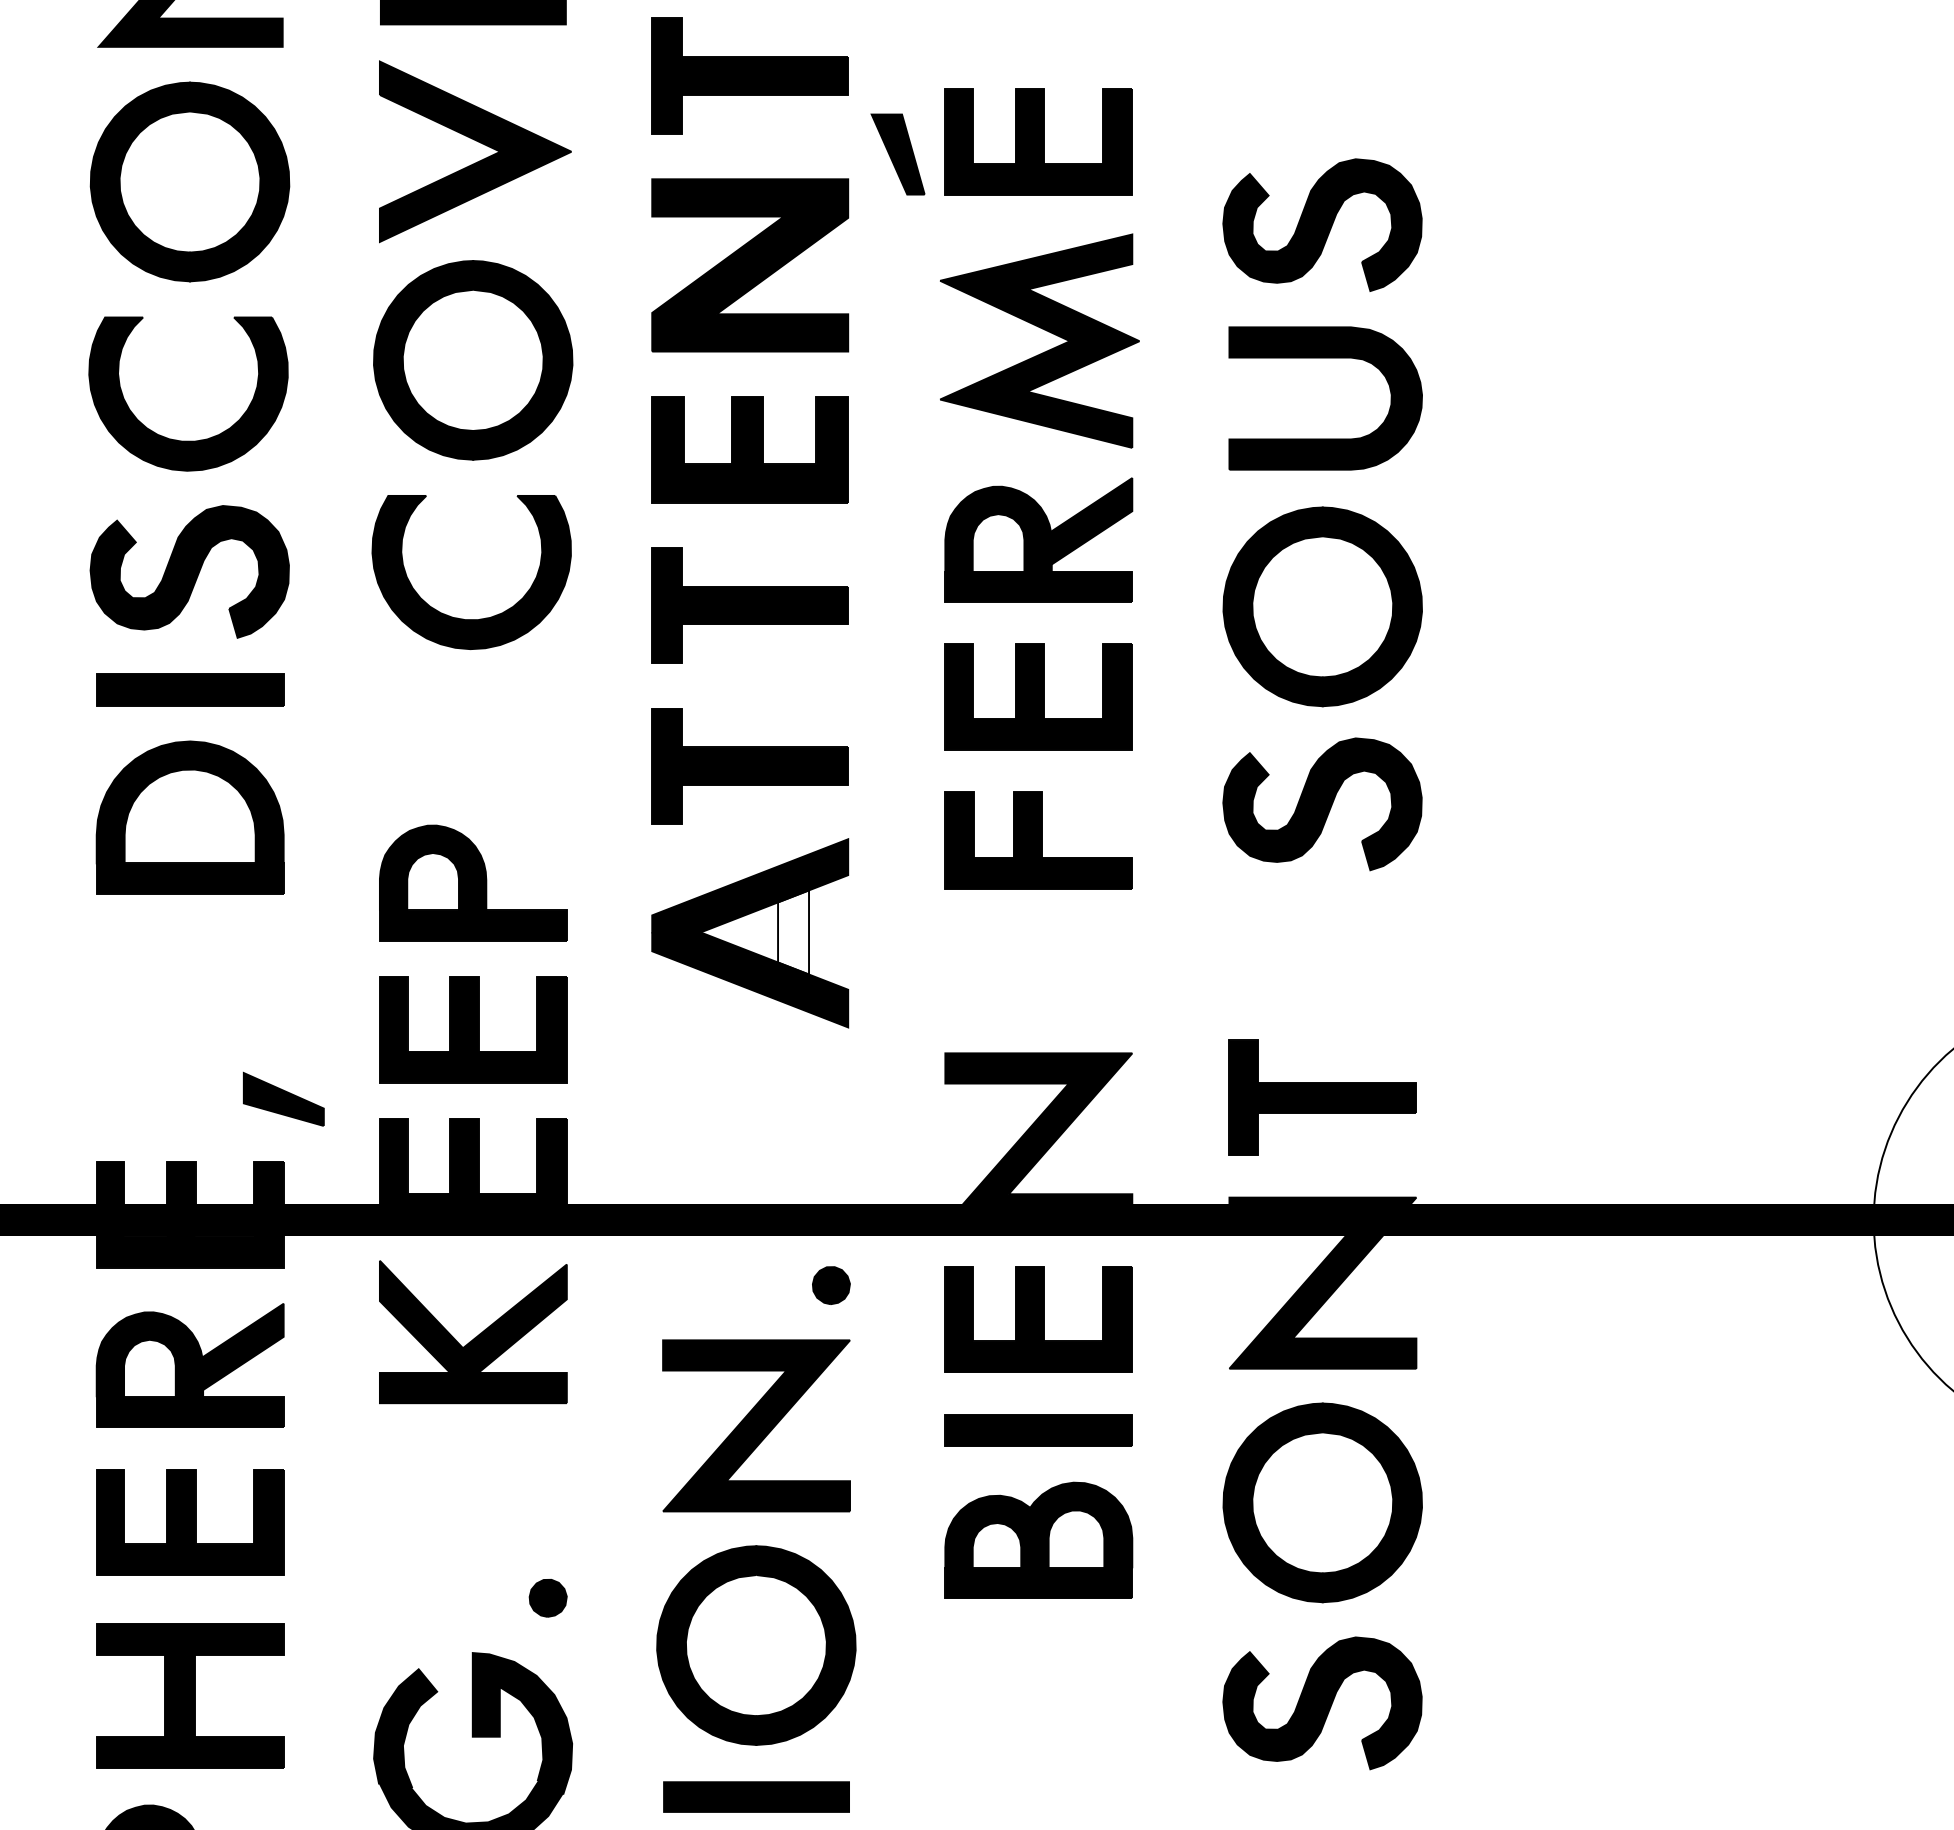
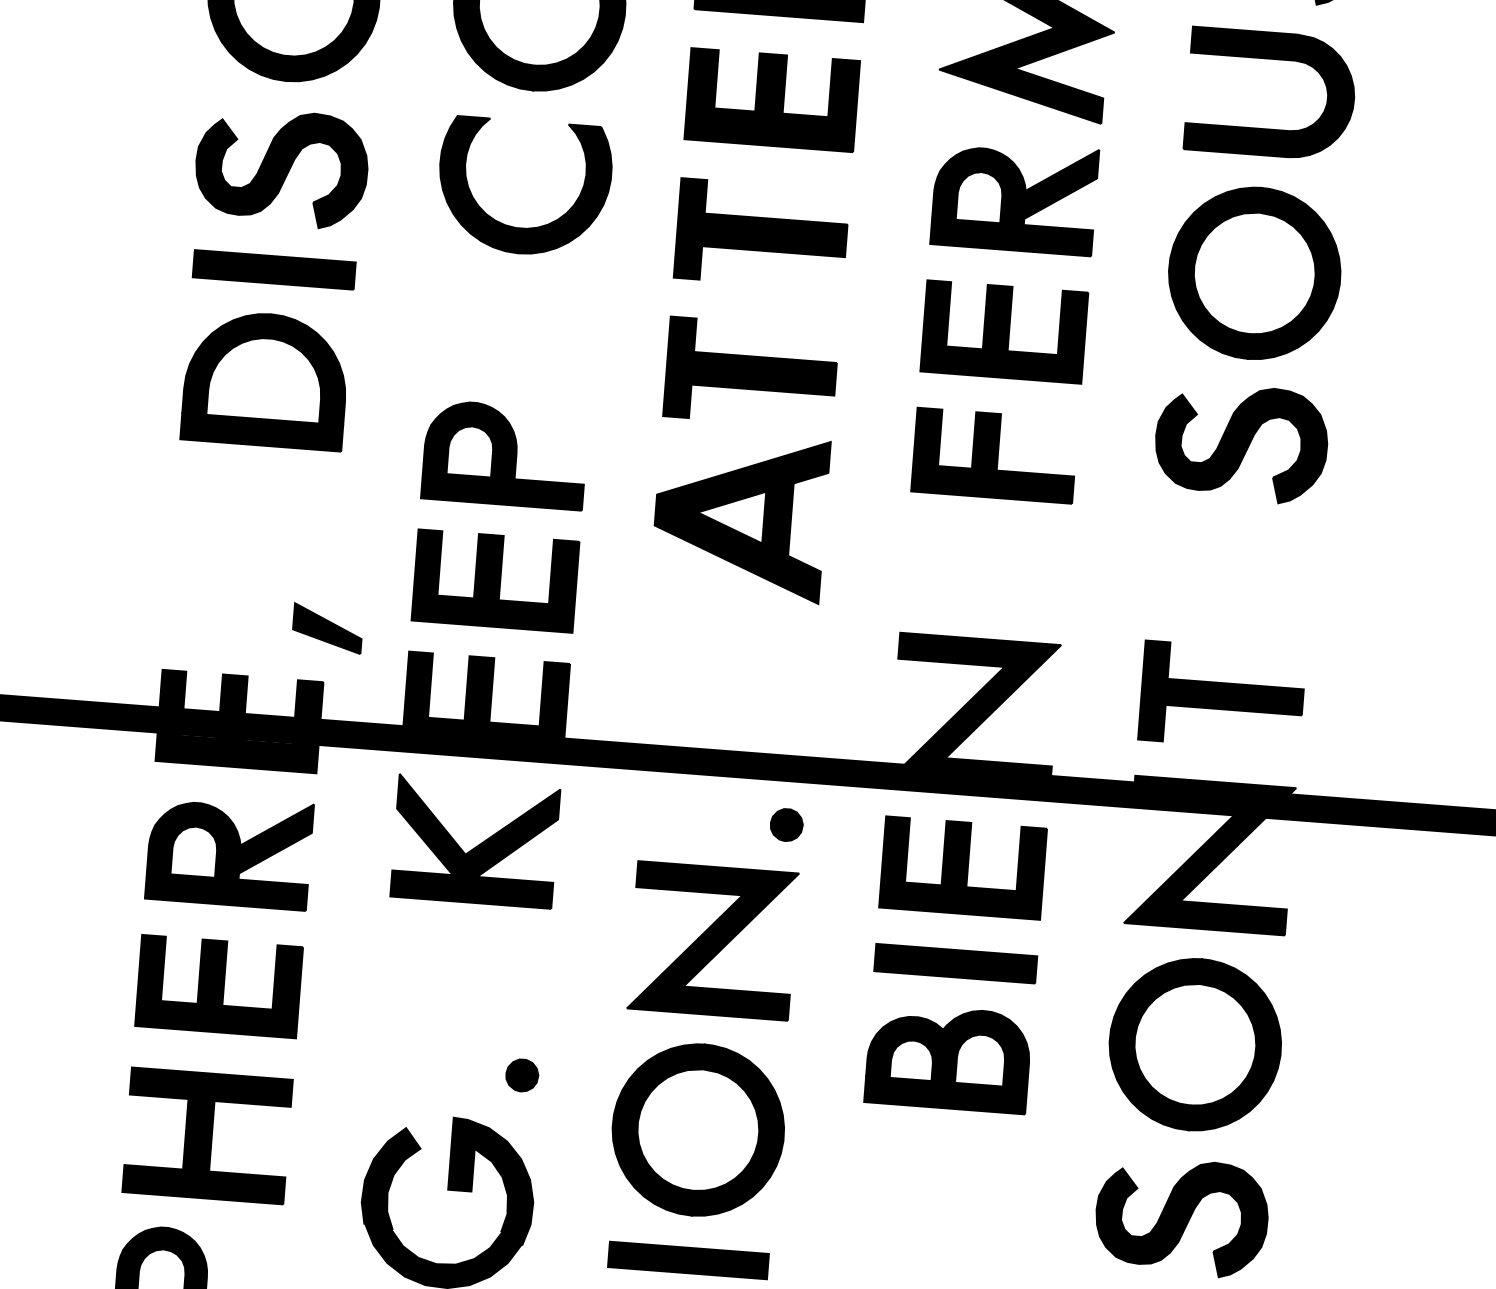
fill: (793, 932) -> (777, 518), added

